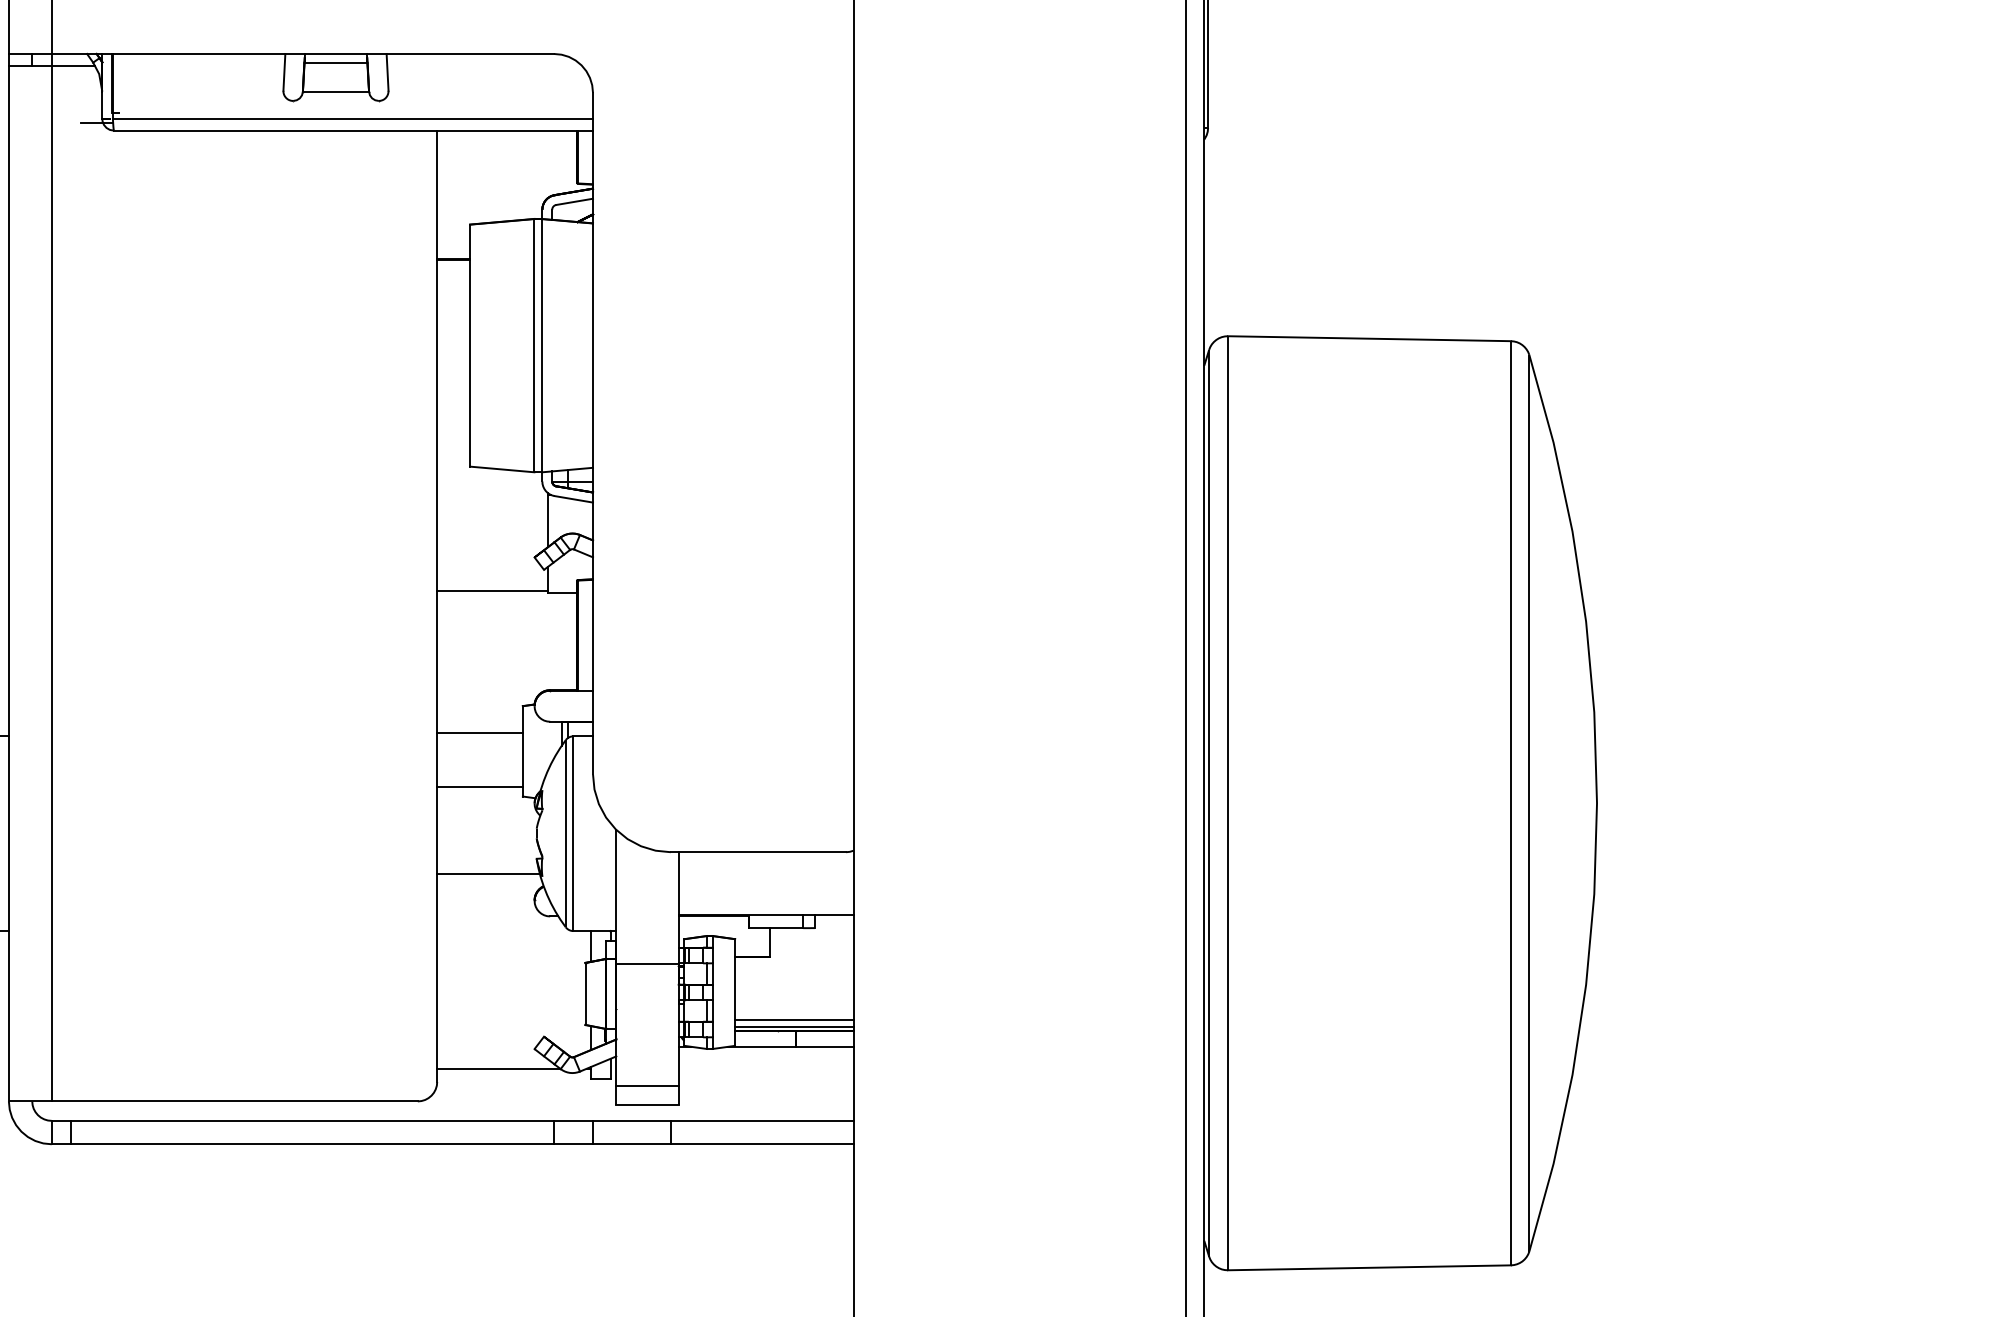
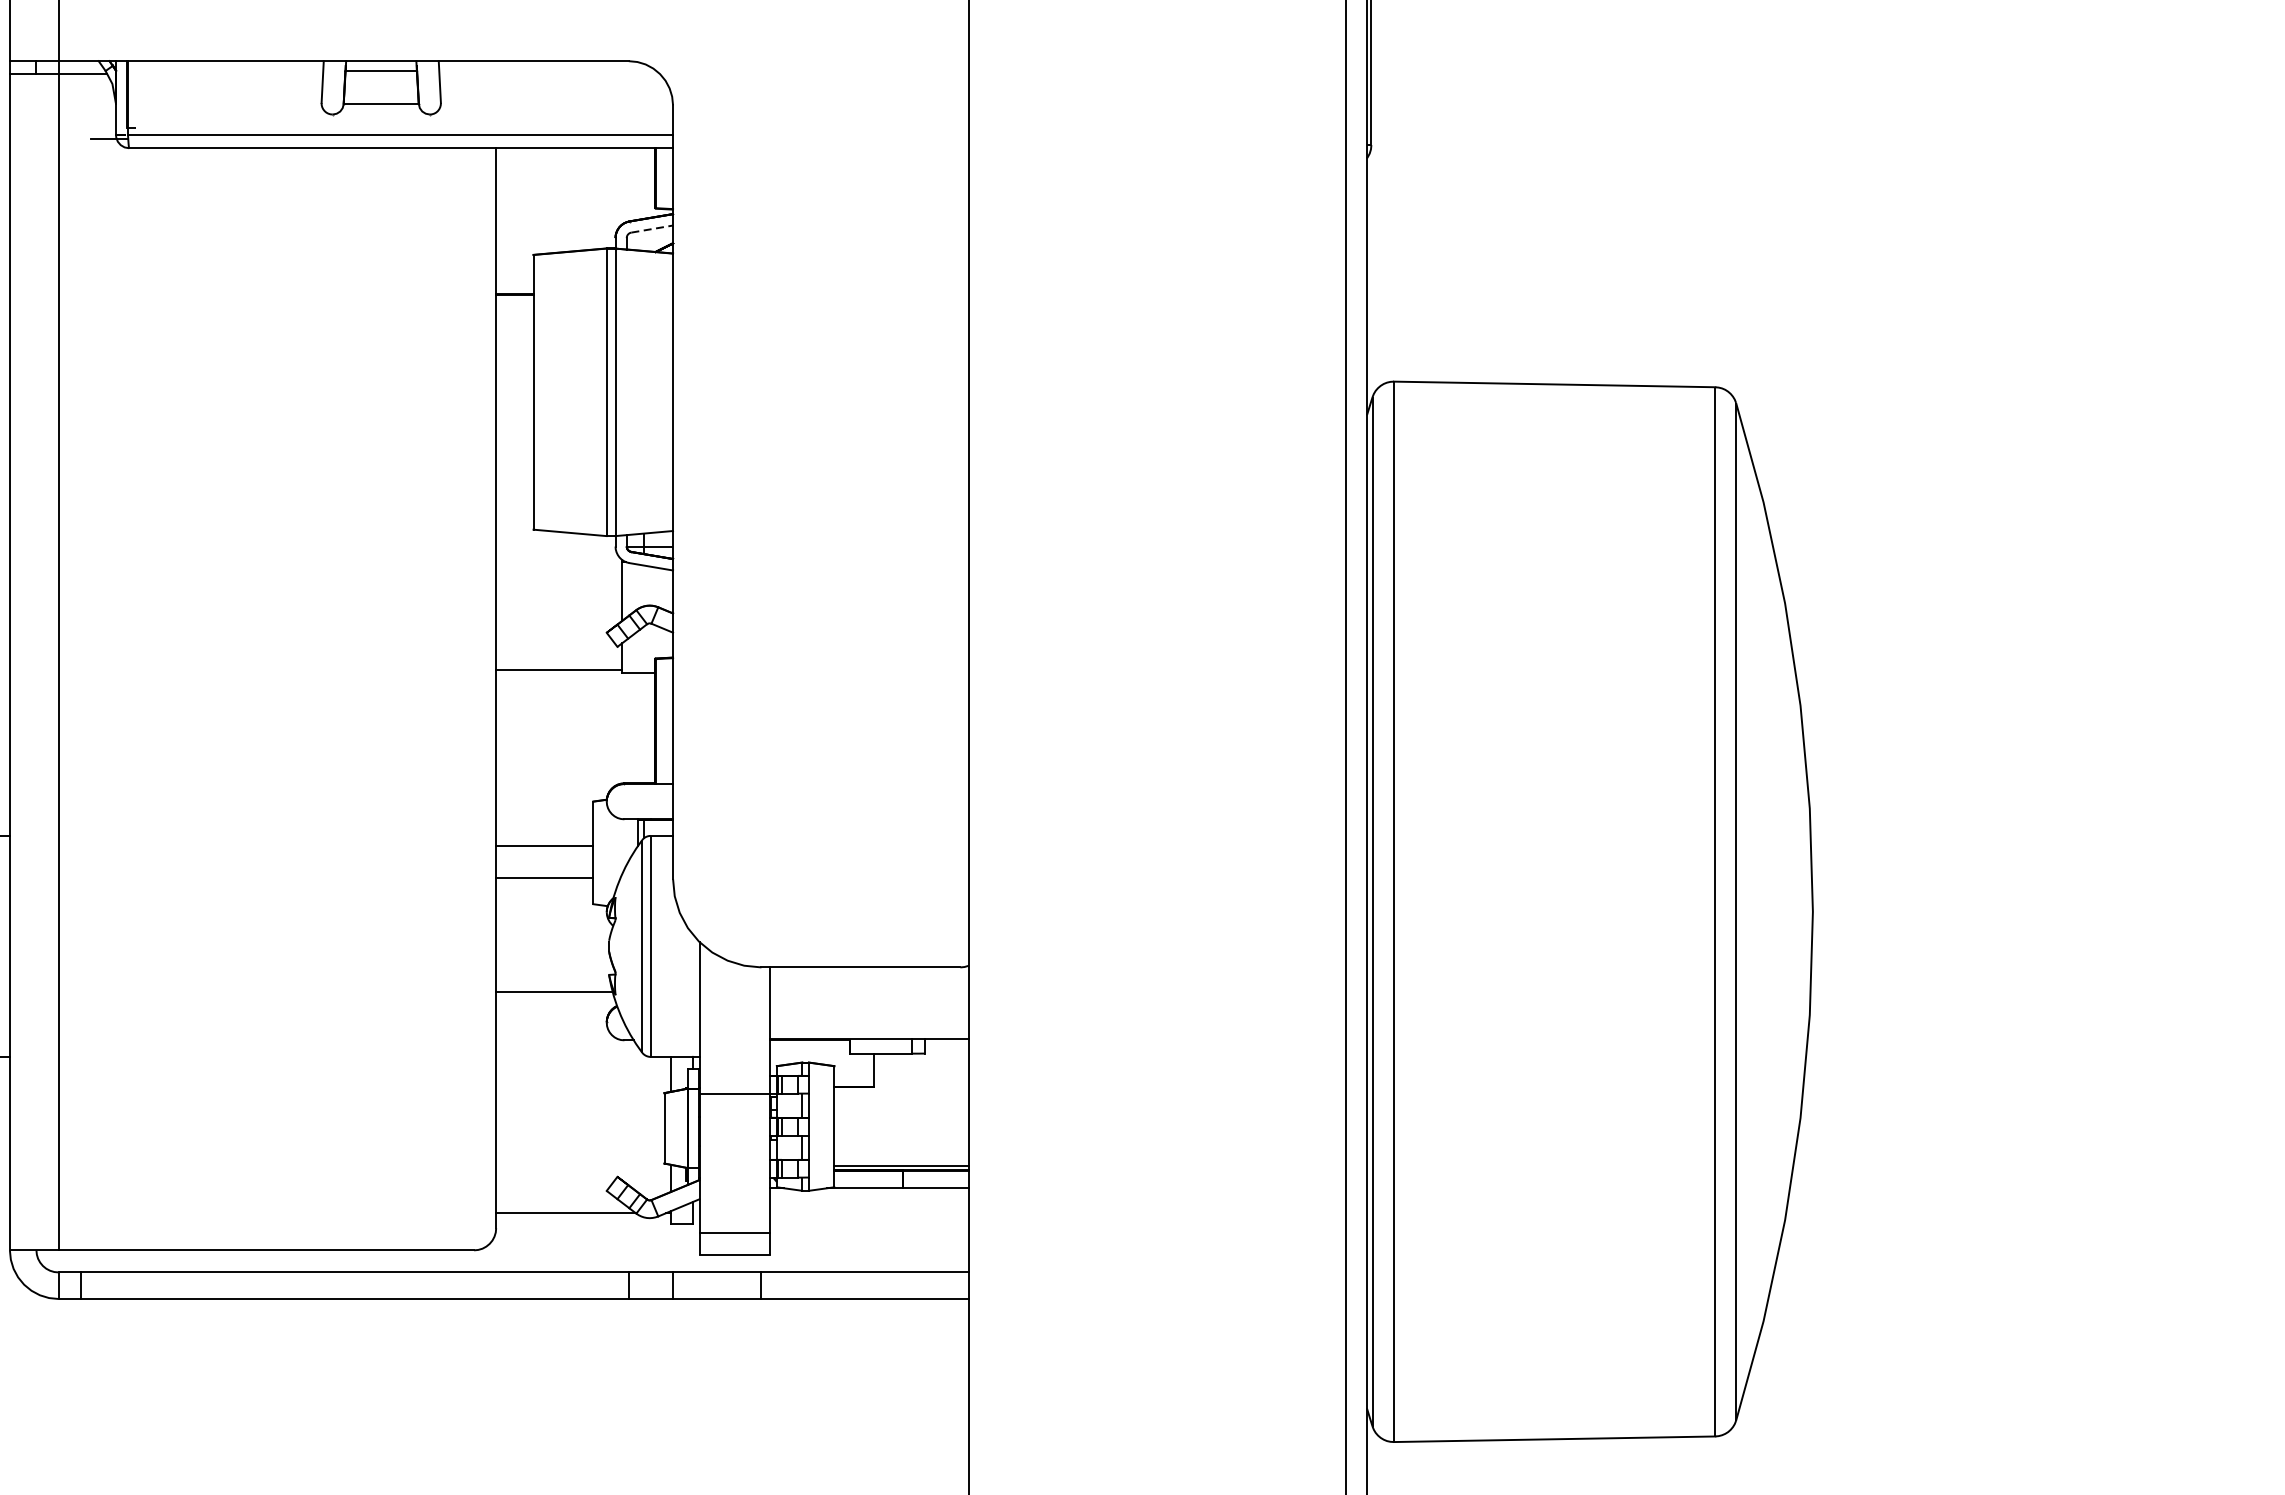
line: (574, 201) -> (652, 228), solid -> dashed
line: (479, 732) -> (544, 878), moved
line: (479, 786) -> (544, 845), moved
line: (794, 1019) -> (901, 1157), removed

